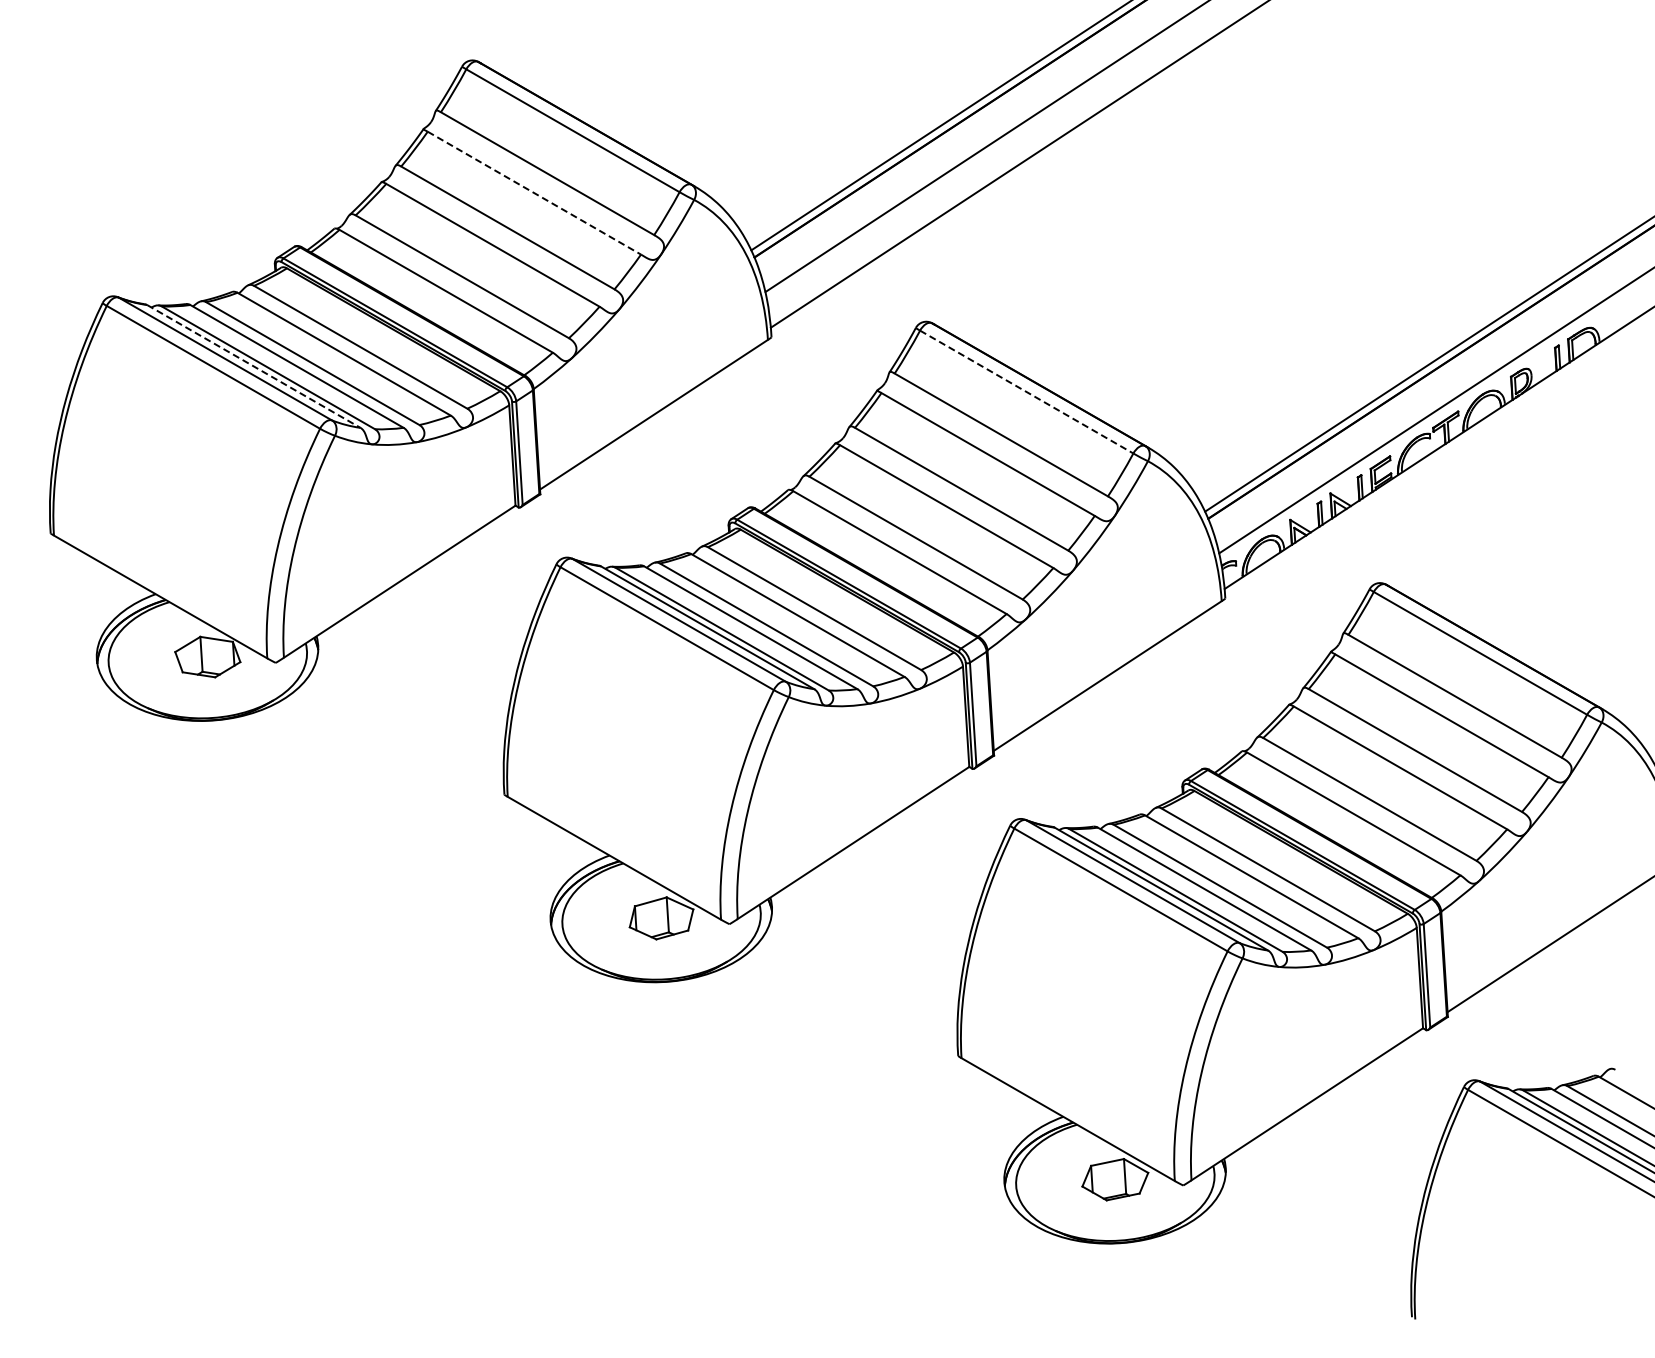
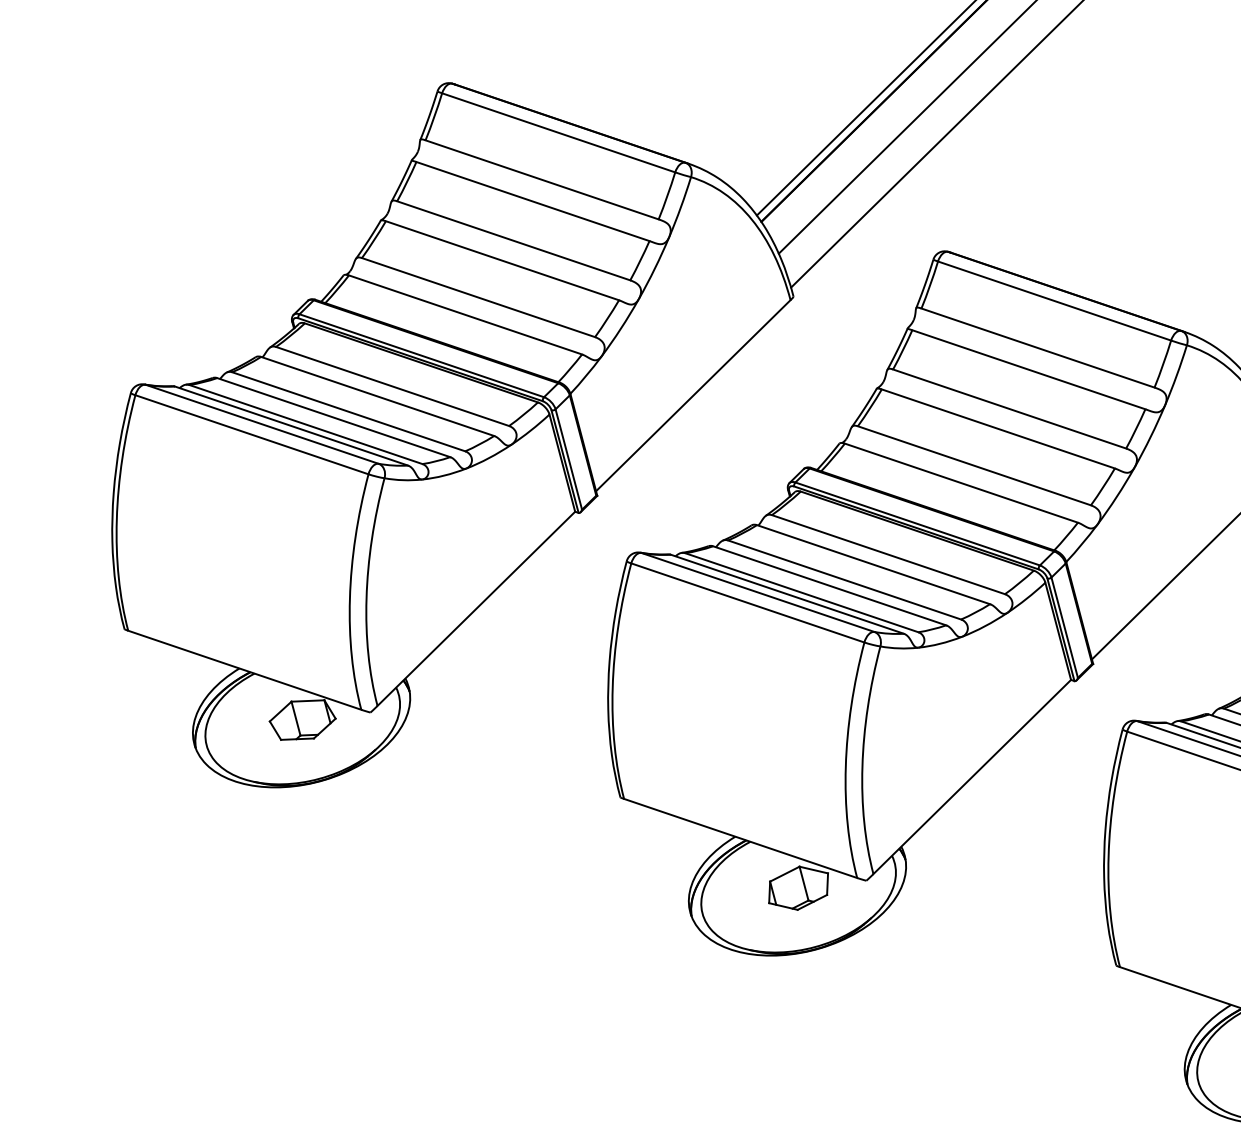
line: (534, 193) -> (533, 201), dashed -> solid
line: (254, 366) -> (292, 425), dashed -> solid
line: (1027, 392) -> (1055, 301), dashed -> solid

